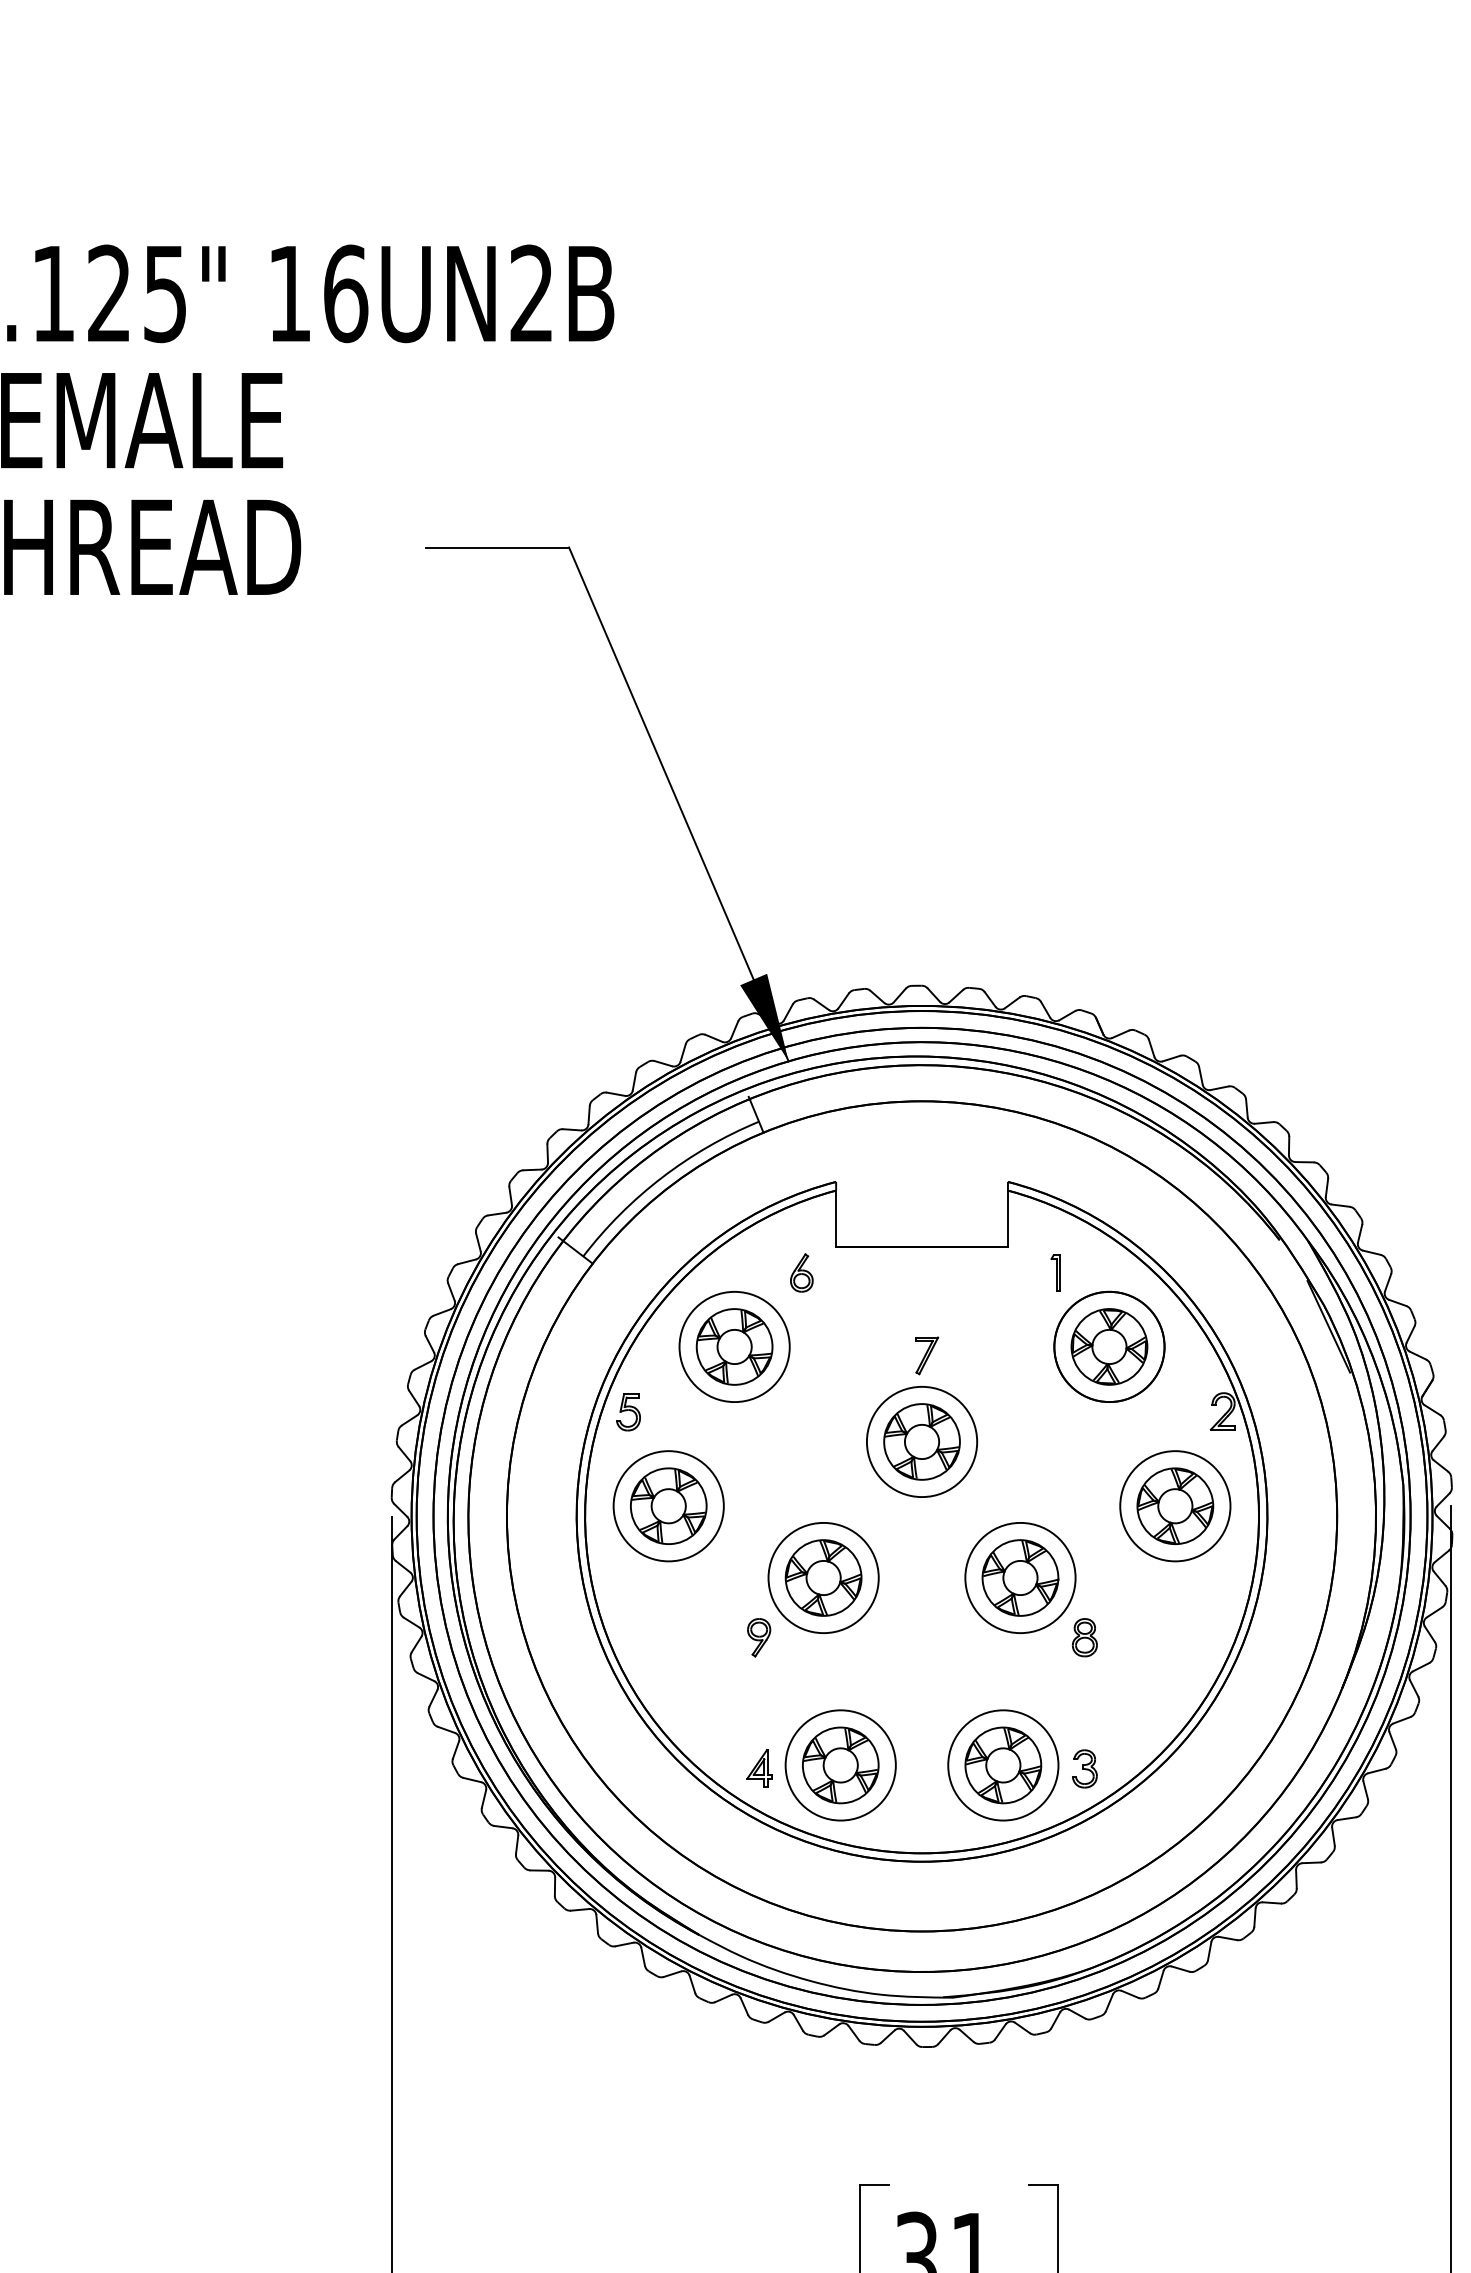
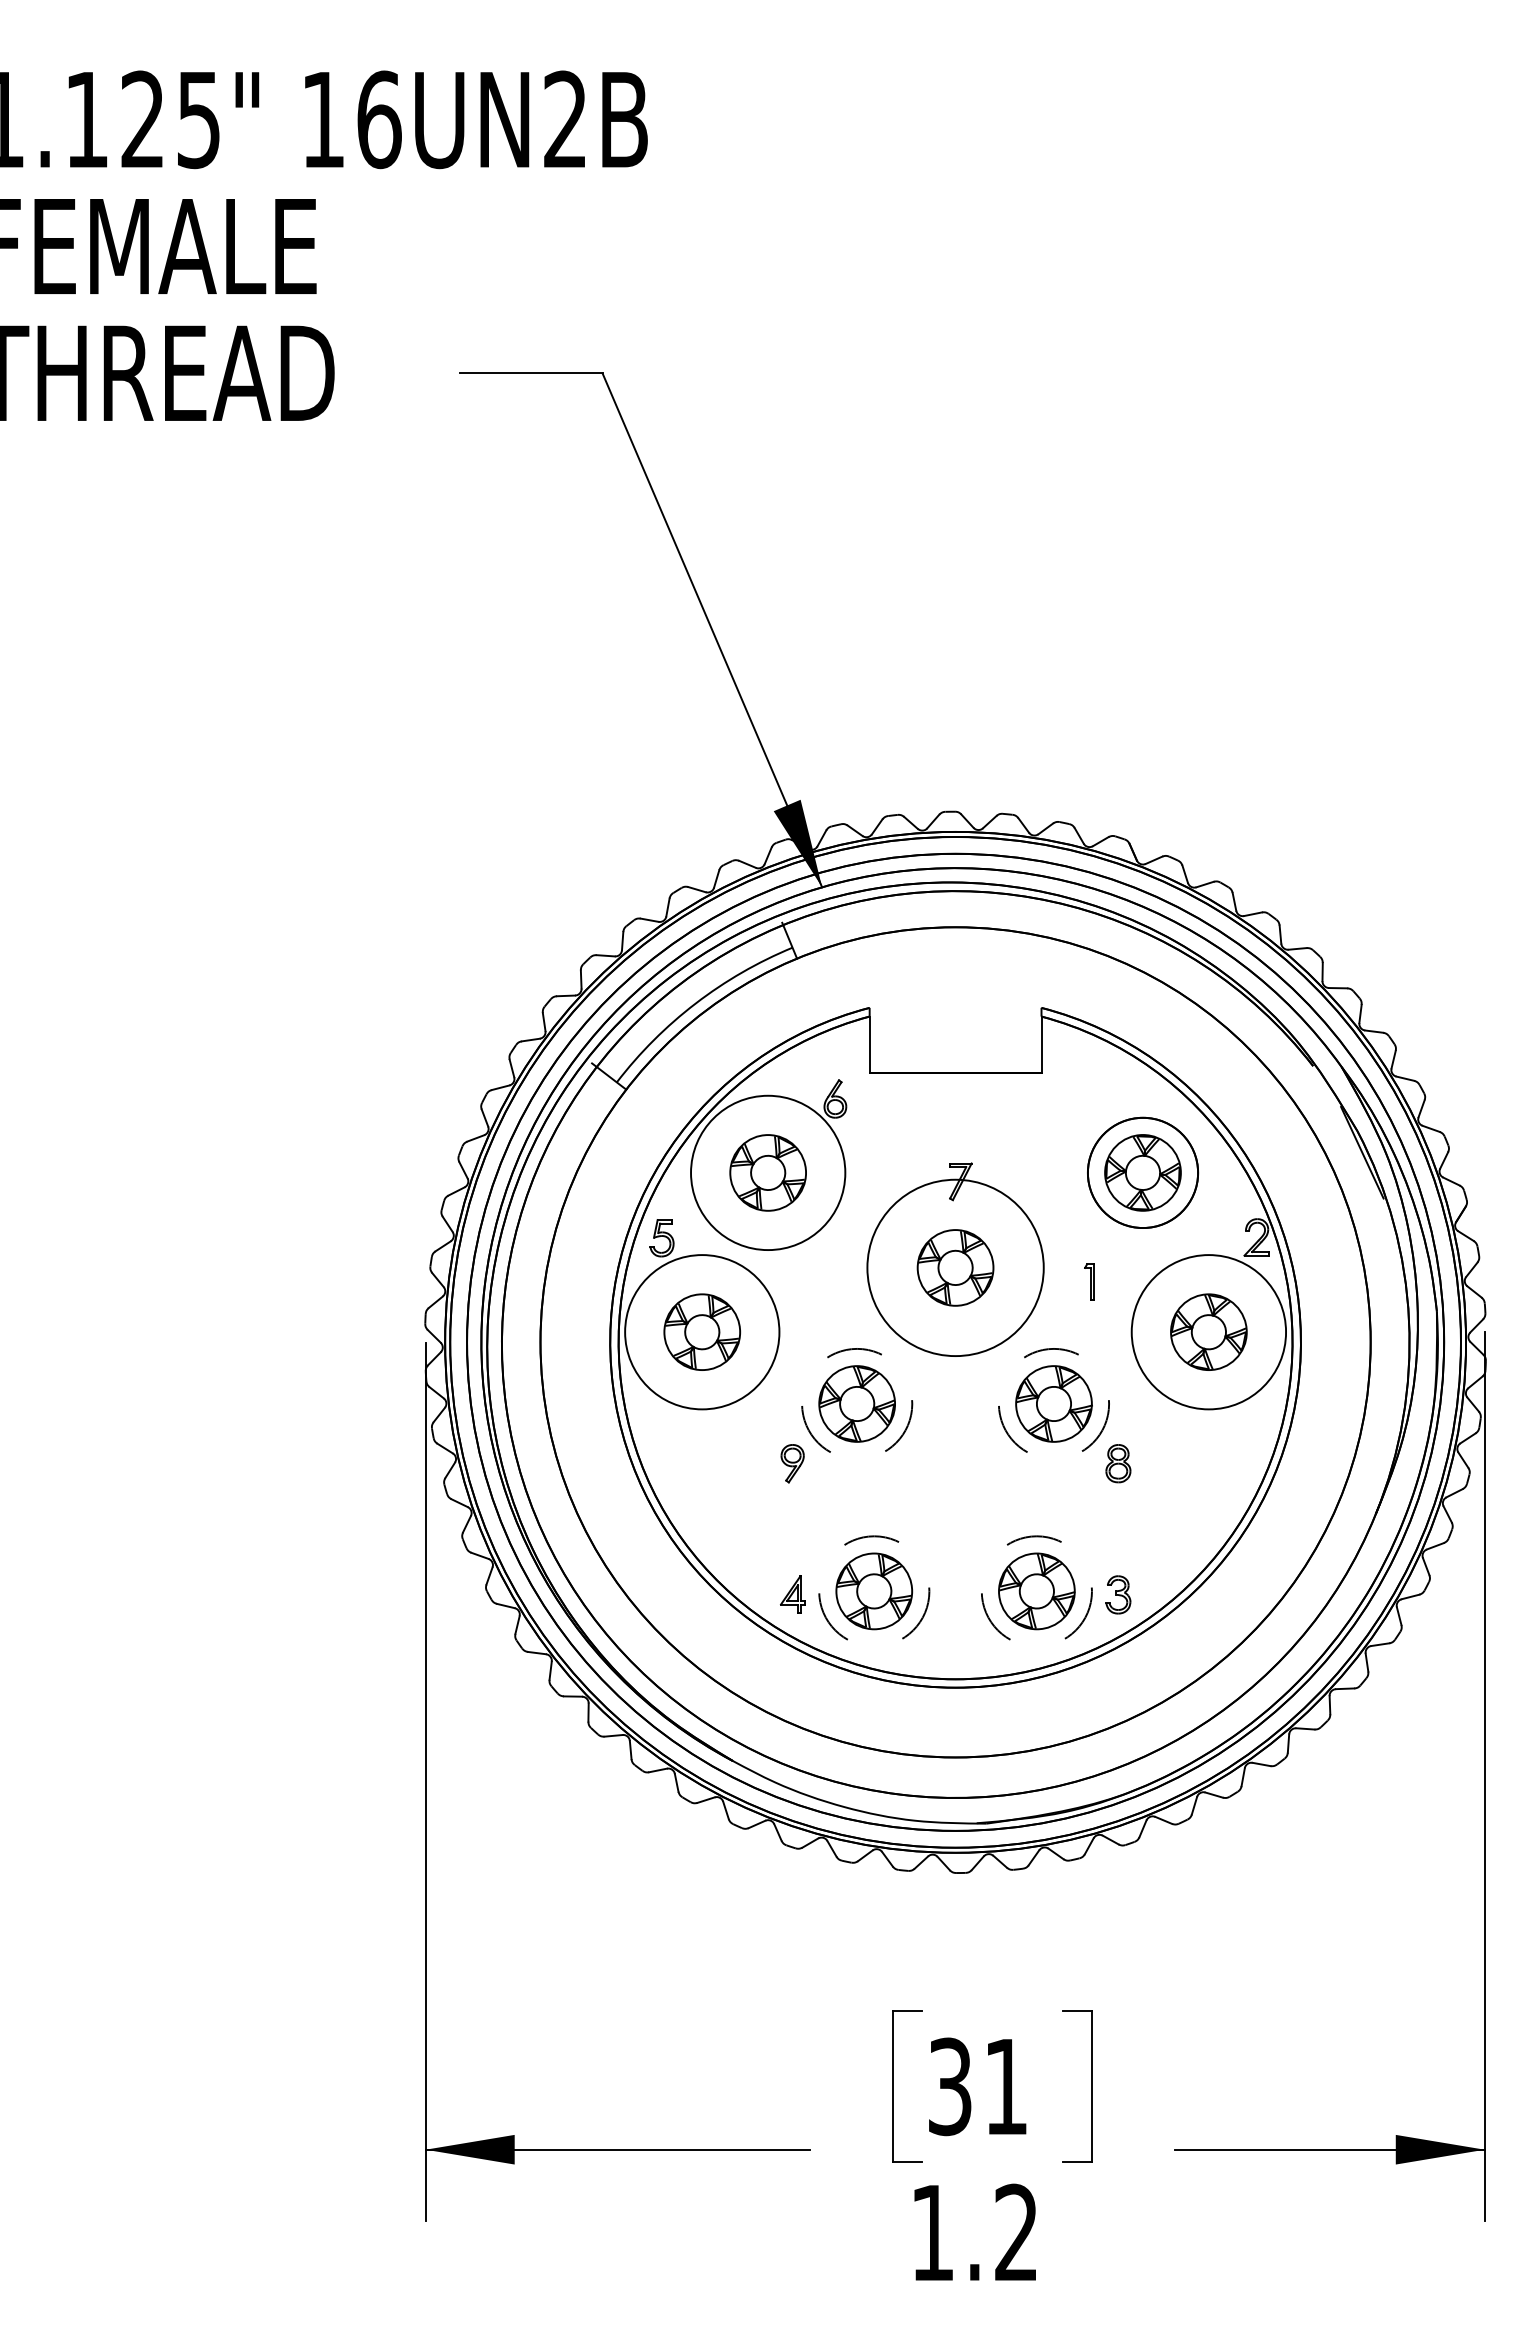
part: (1055, 1272) -> (1089, 1281), moved
circle: (734, 1346) -> (768, 1172), size x1.4
circle: (921, 1441) -> (955, 1267), size x1.6
circle: (668, 1506) -> (702, 1332), size x1.4
circle: (1174, 1506) -> (1208, 1332), size x1.4
circle: (823, 1577) -> (857, 1403), solid -> dashed
circle: (1019, 1577) -> (1053, 1403), solid -> dashed
circle: (840, 1765) -> (874, 1591), solid -> dashed
circle: (1002, 1765) -> (1036, 1591), solid -> dashed

